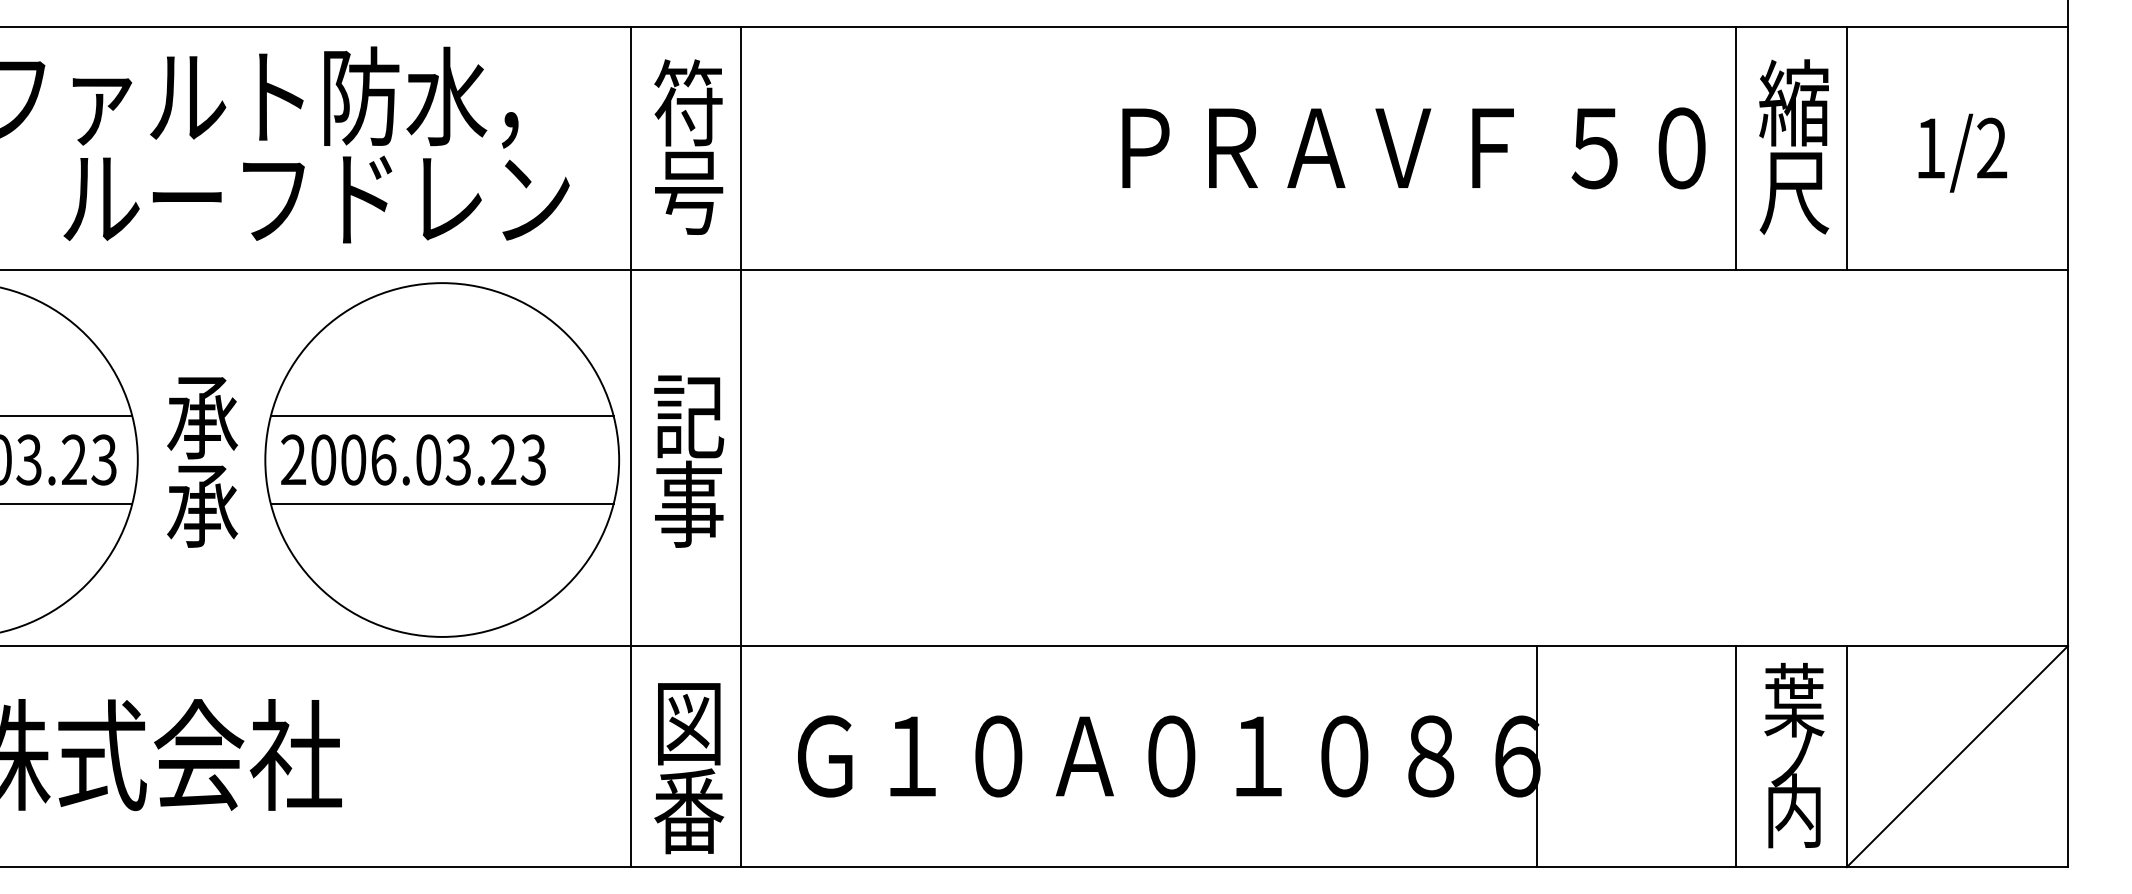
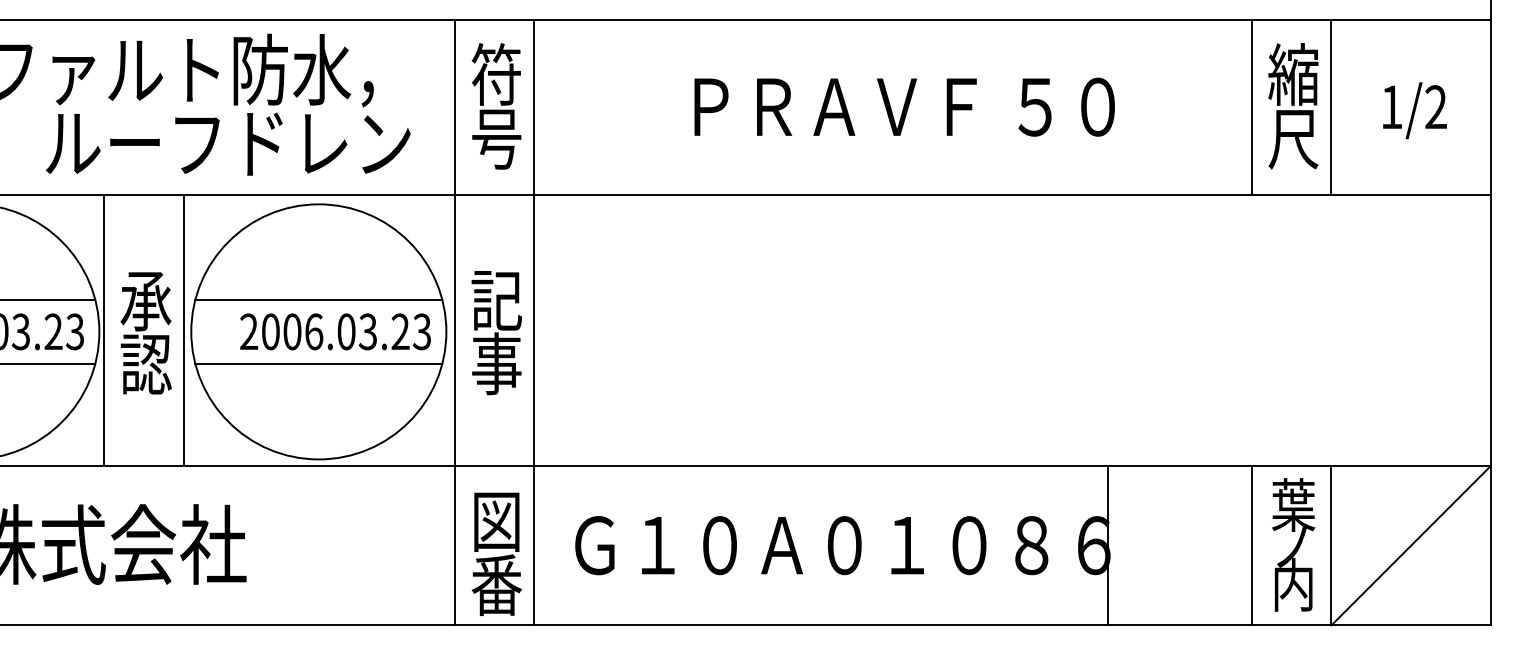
text: (1413, 148) -> (904, 107), moved
line: (144, 458) -> (104, 330), added
line: (254, 458) -> (183, 330), added
text: (413, 459) -> (335, 331), moved
text: (202, 505) -> (146, 364), 承 -> 認

